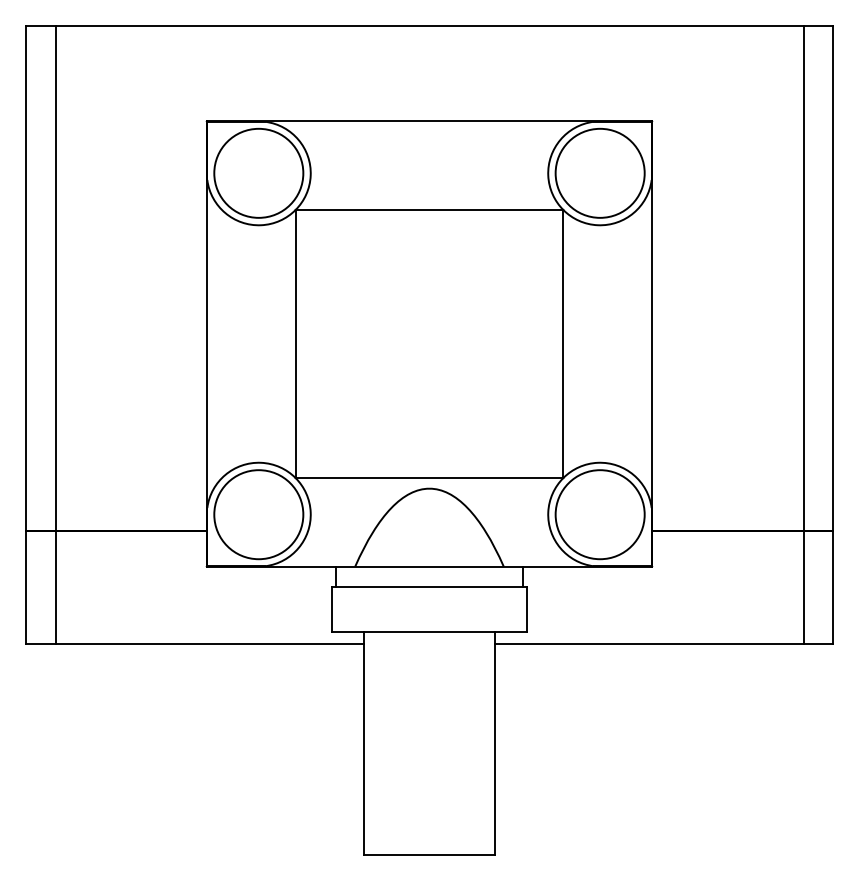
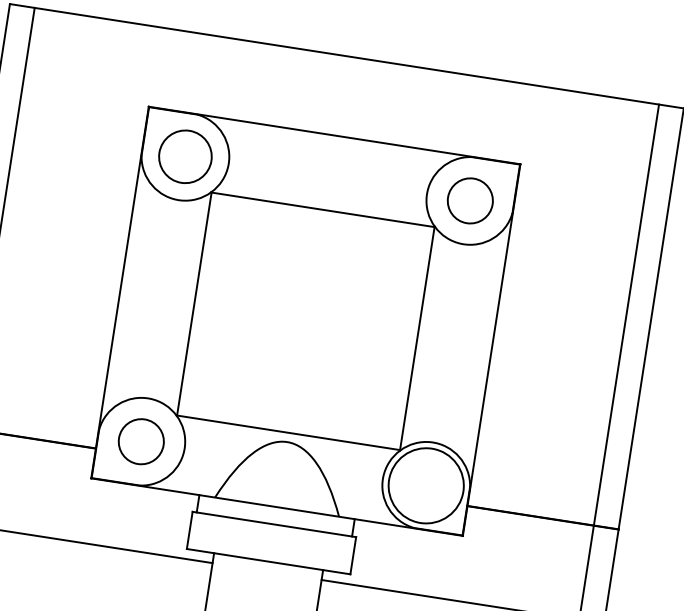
circle: (258, 172) -> (185, 156), size x0.7
circle: (599, 172) -> (469, 200), size x0.6
circle: (258, 514) -> (141, 441), size x0.6

